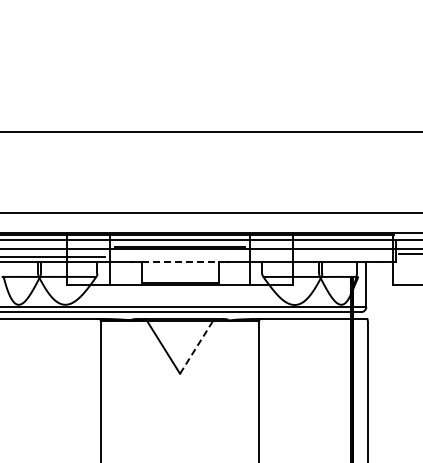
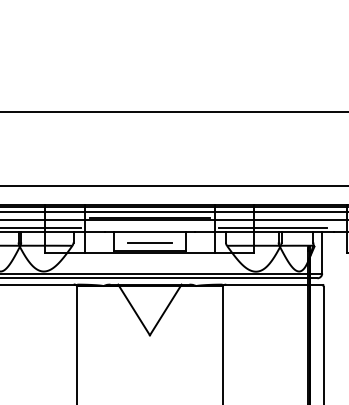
line: (312, 257) -> (272, 227), added
line: (180, 261) -> (150, 231), dashed -> solid
line: (179, 273) -> (149, 242), added
line: (197, 345) -> (166, 309), dashed -> solid

